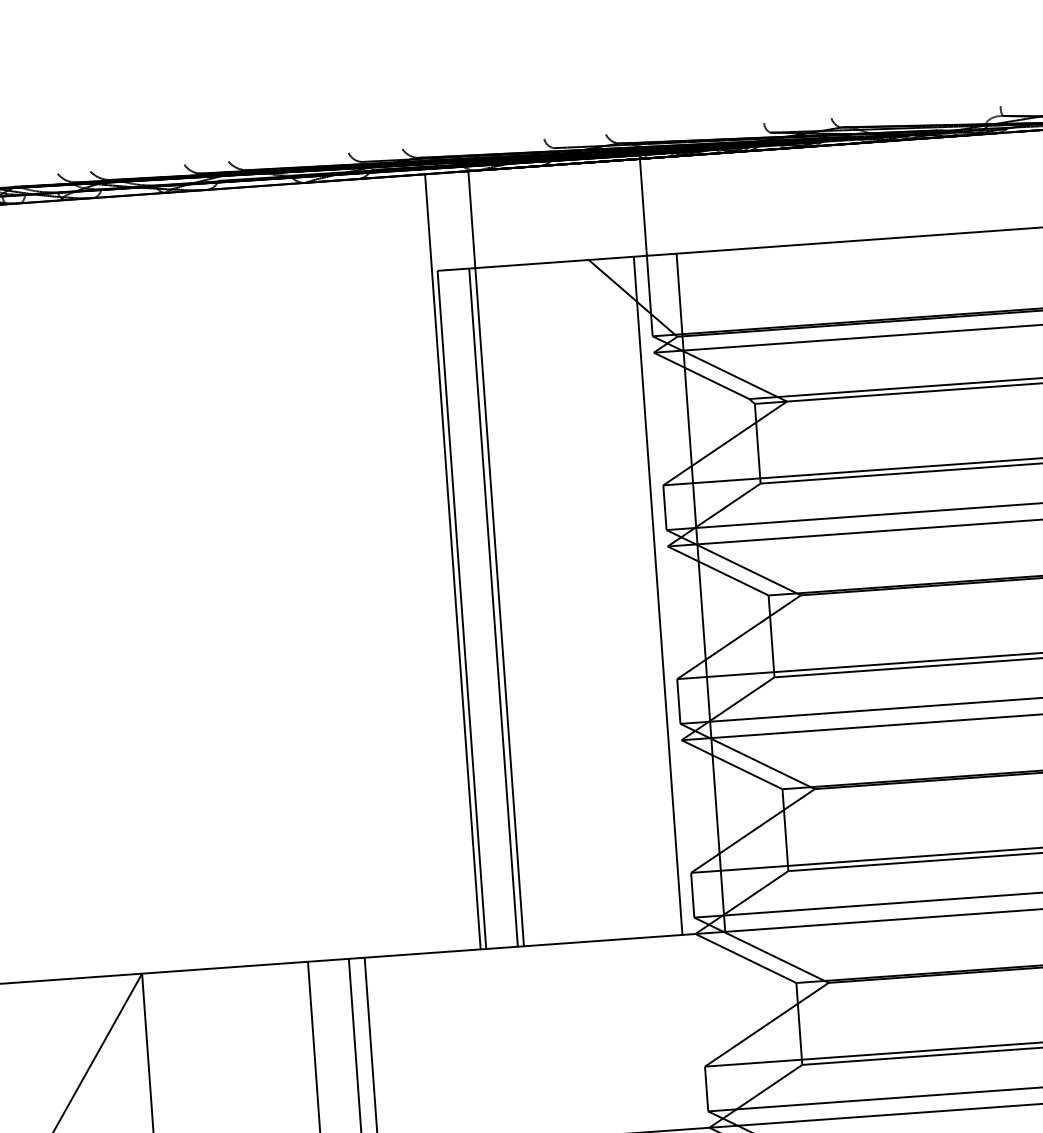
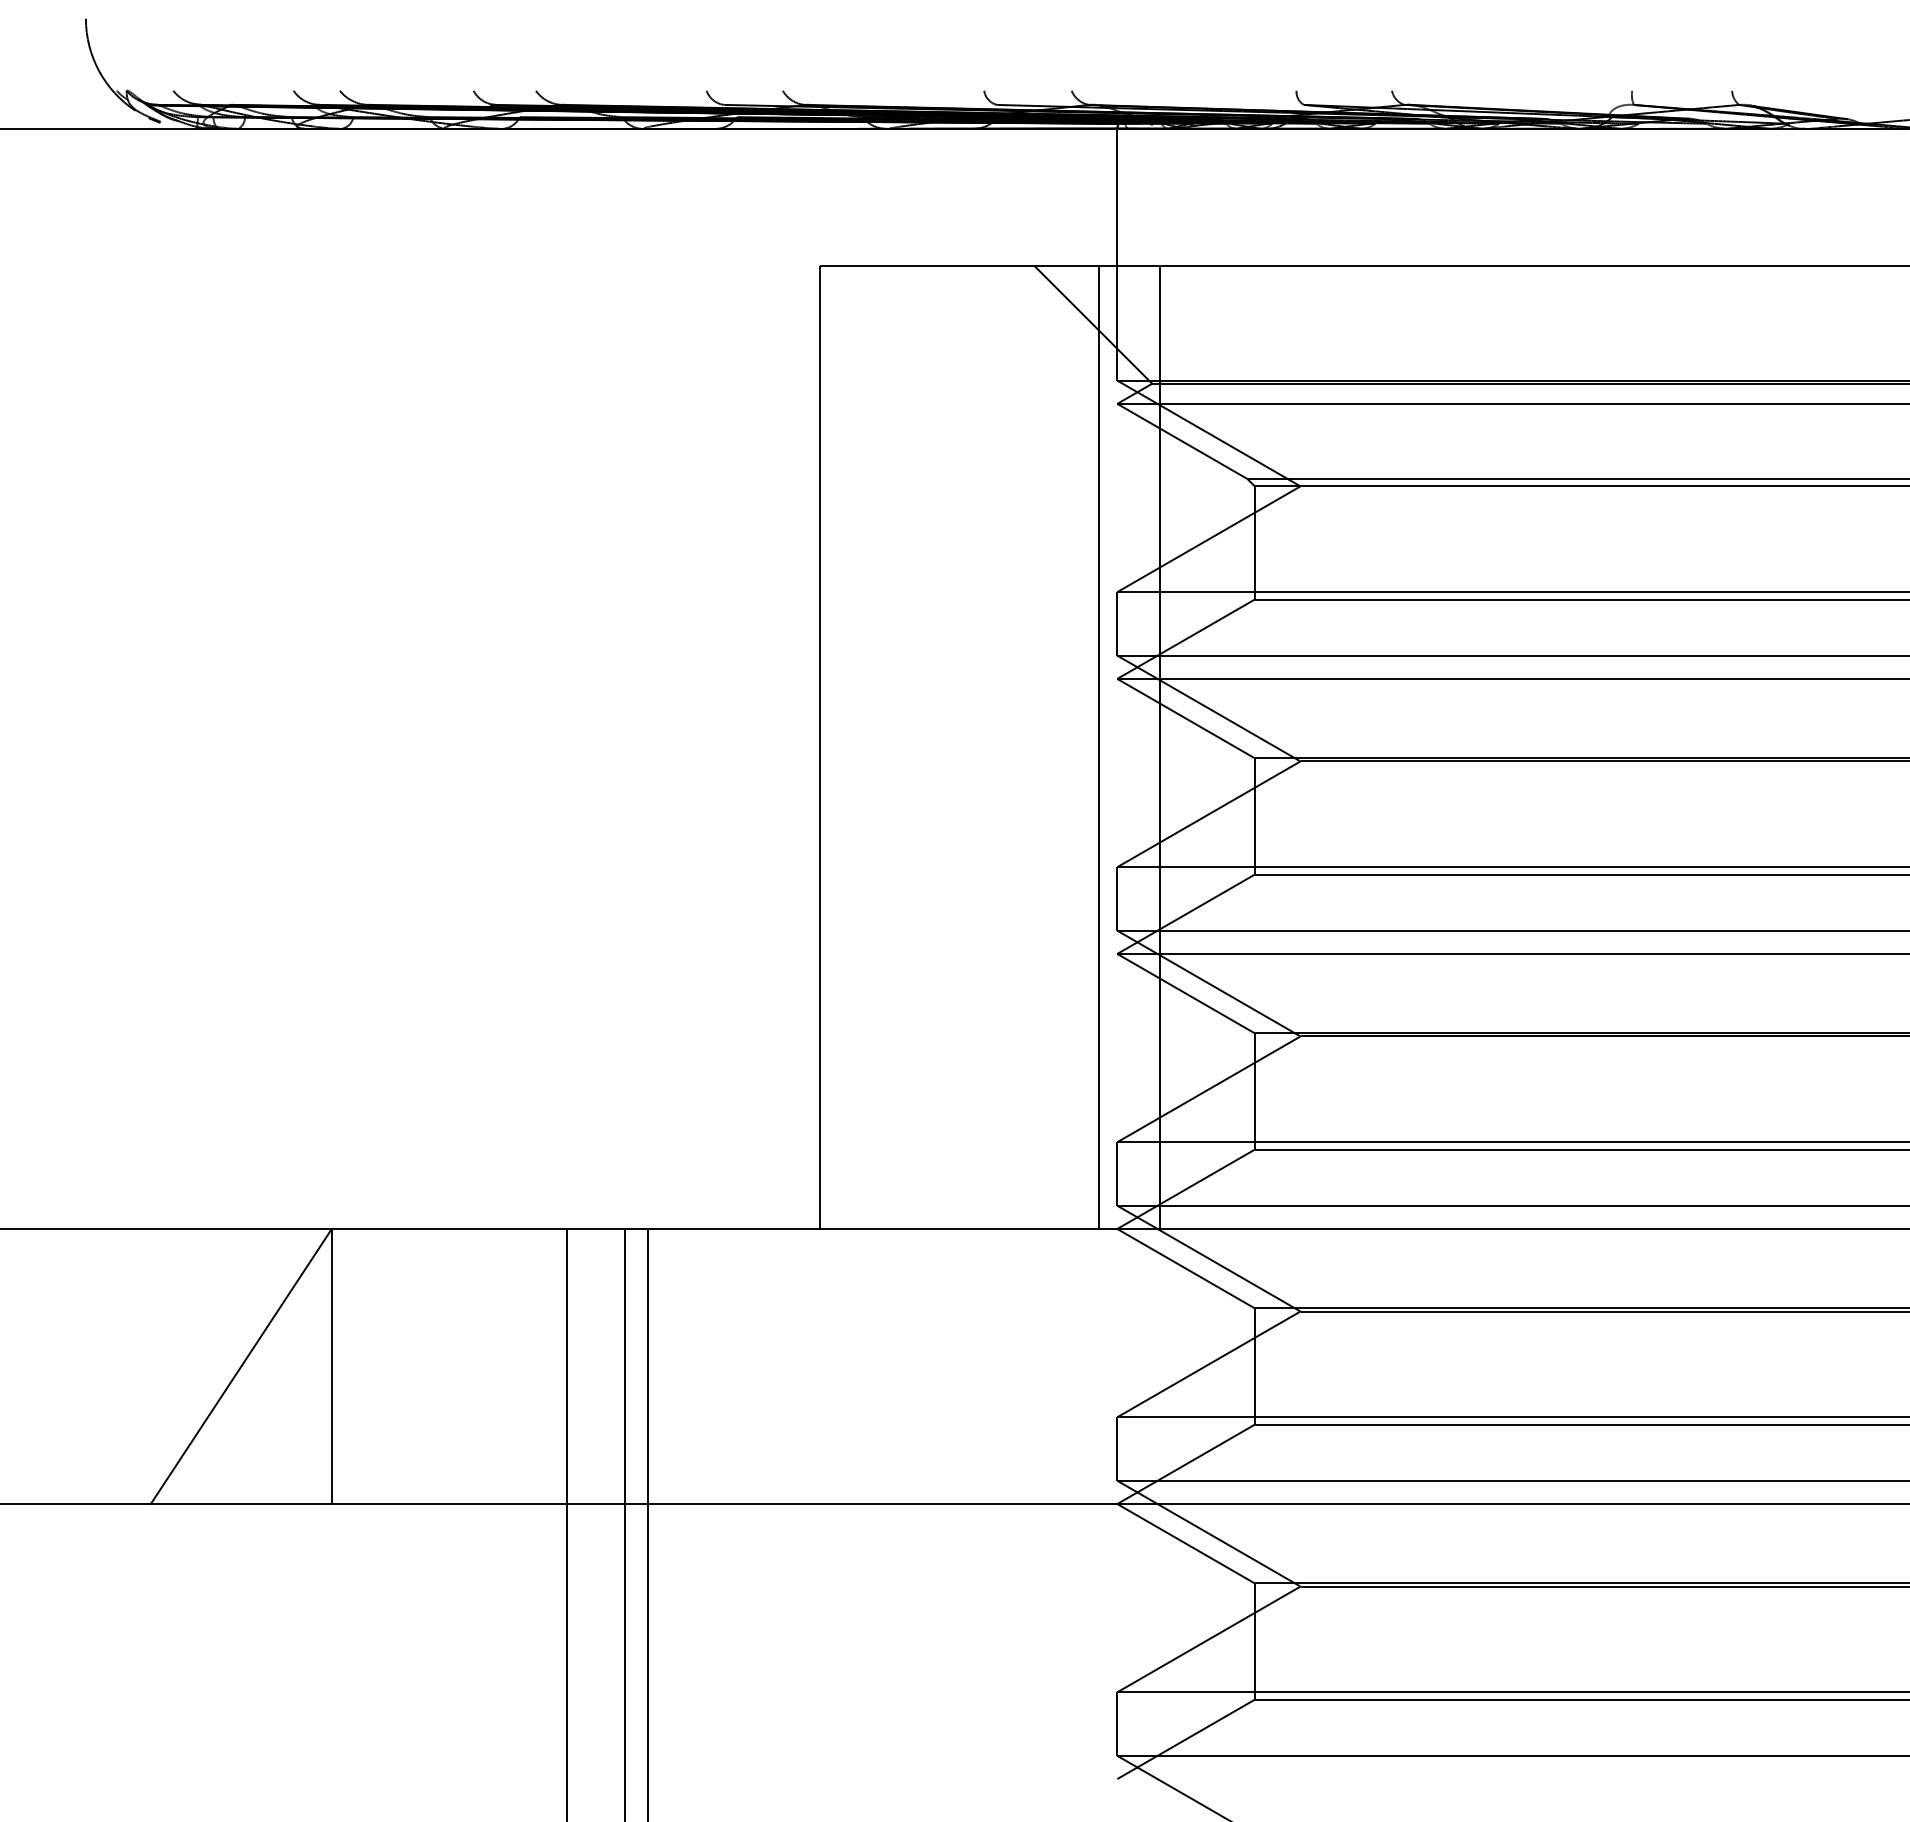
line: (495, 558) -> (873, 678), removed
line: (452, 561) -> (812, 678), removed
line: (493, 607) -> (865, 747), removed

